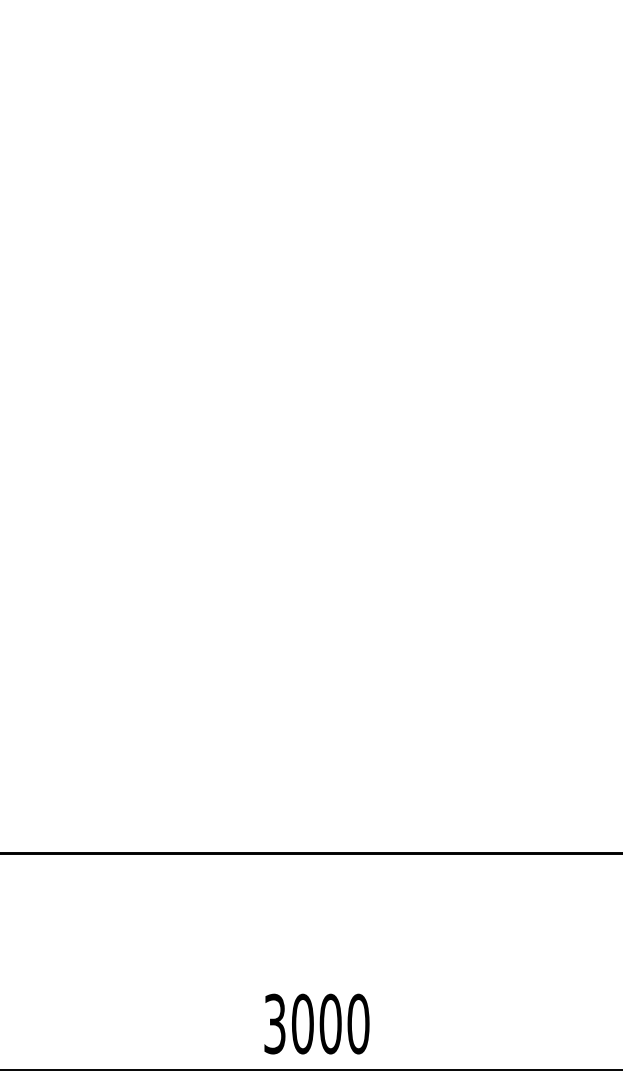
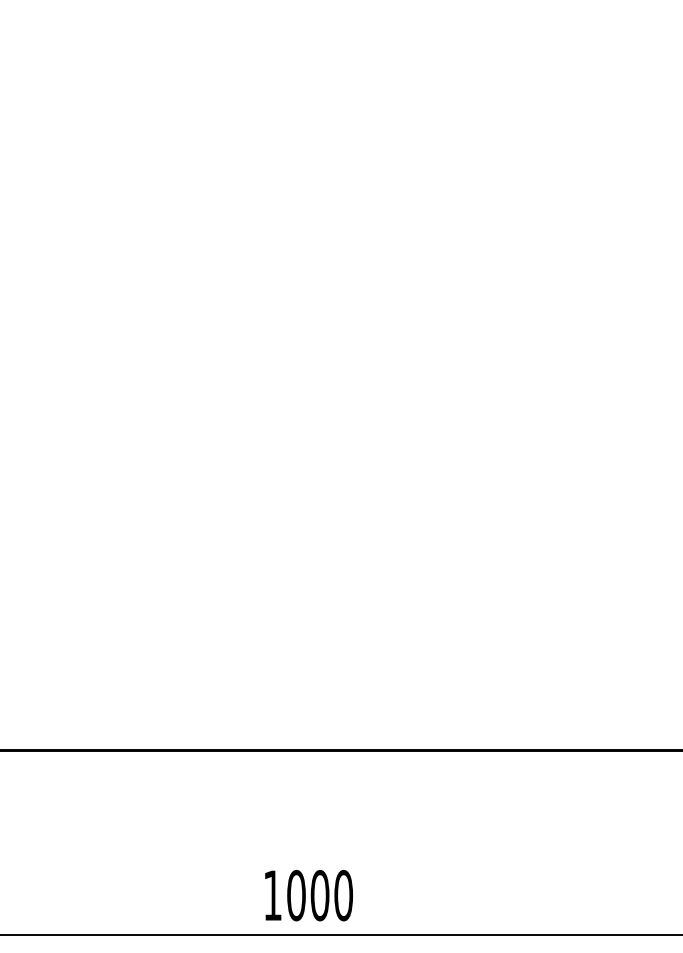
text: (274, 1023) -> (272, 895), 3000 -> 1000

